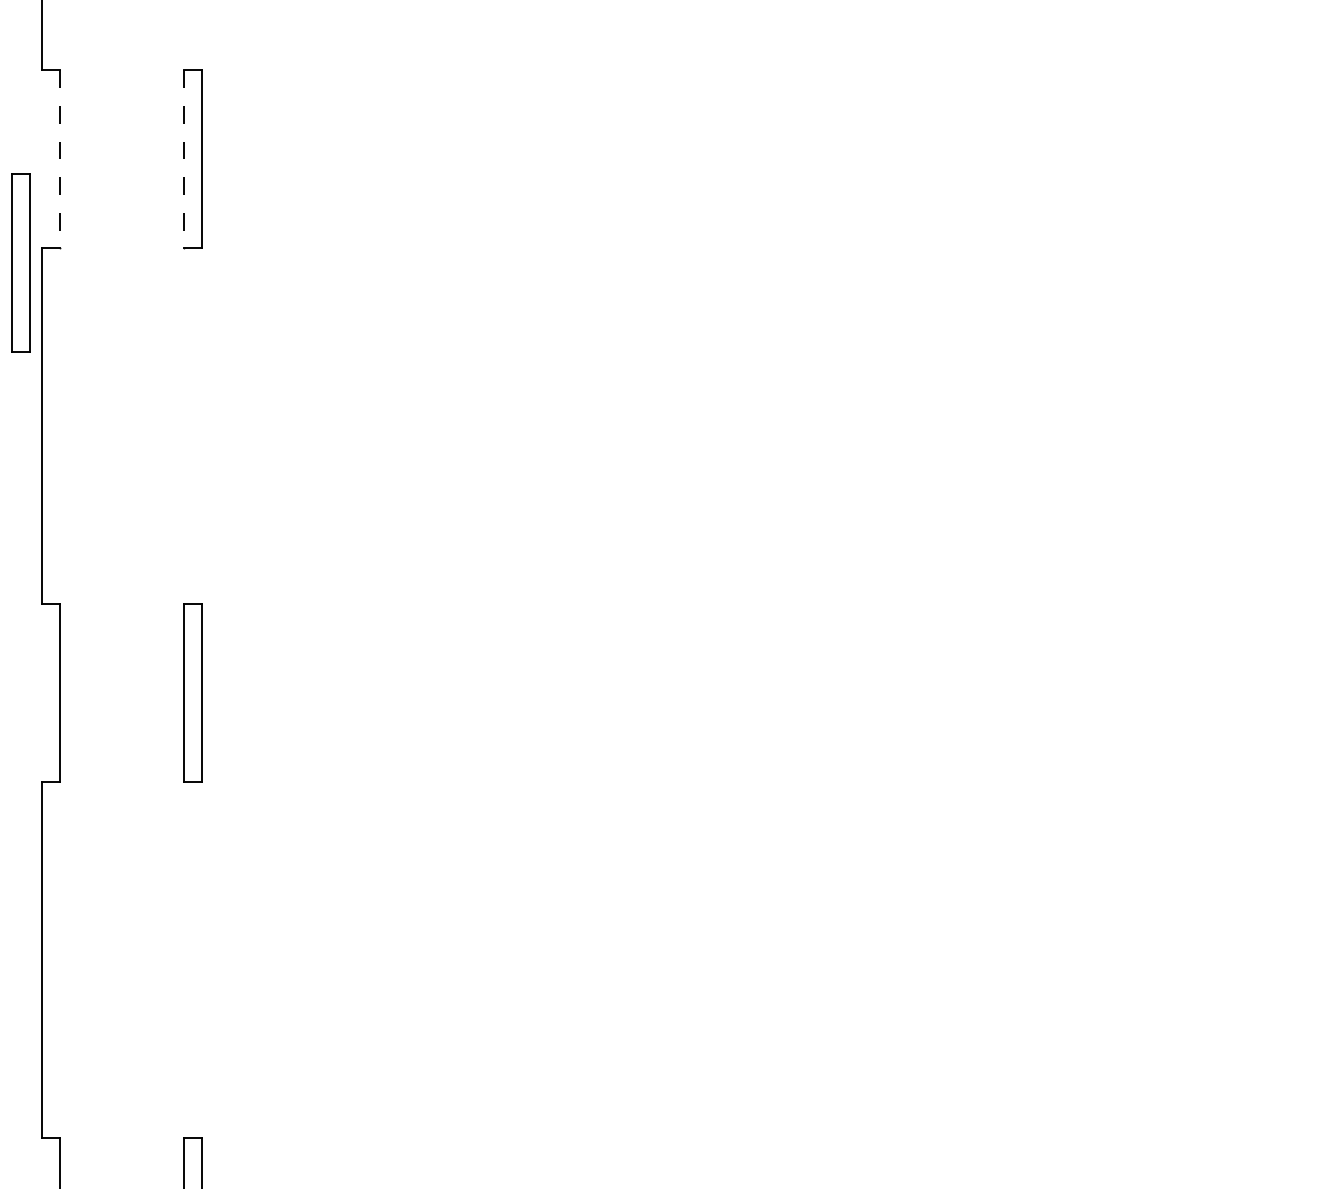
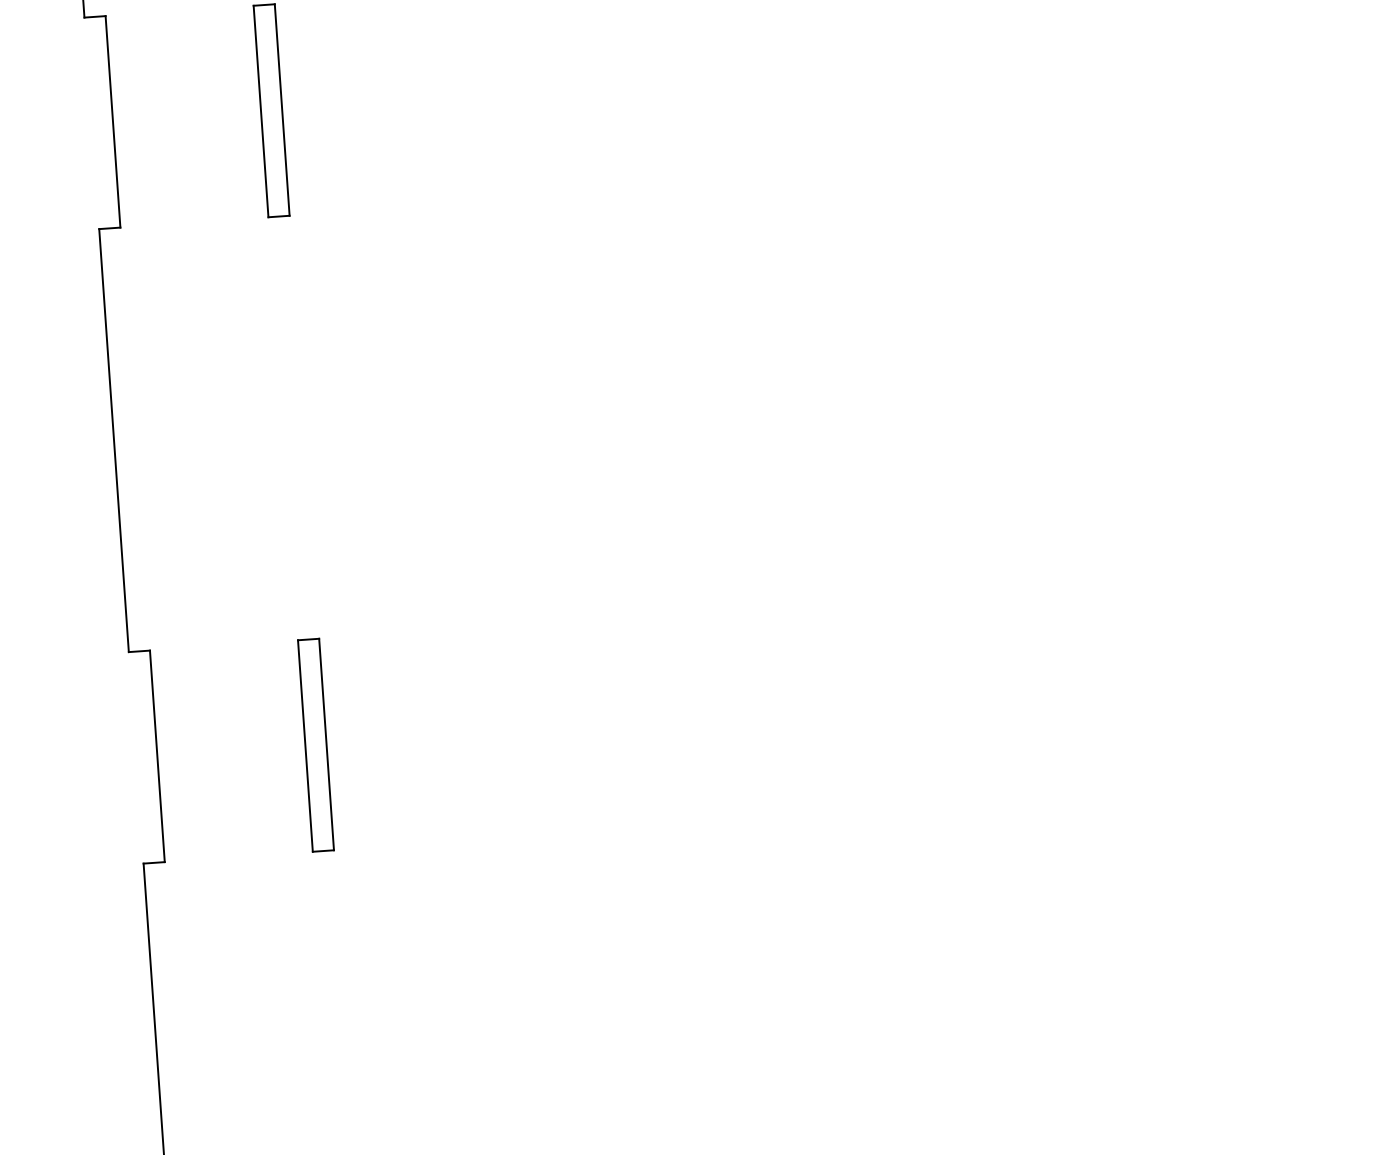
line: (59, 159) -> (112, 121), dashed -> solid
line: (184, 159) -> (261, 111), dashed -> solid
part: (20, 262) -> (75, 247), removed

